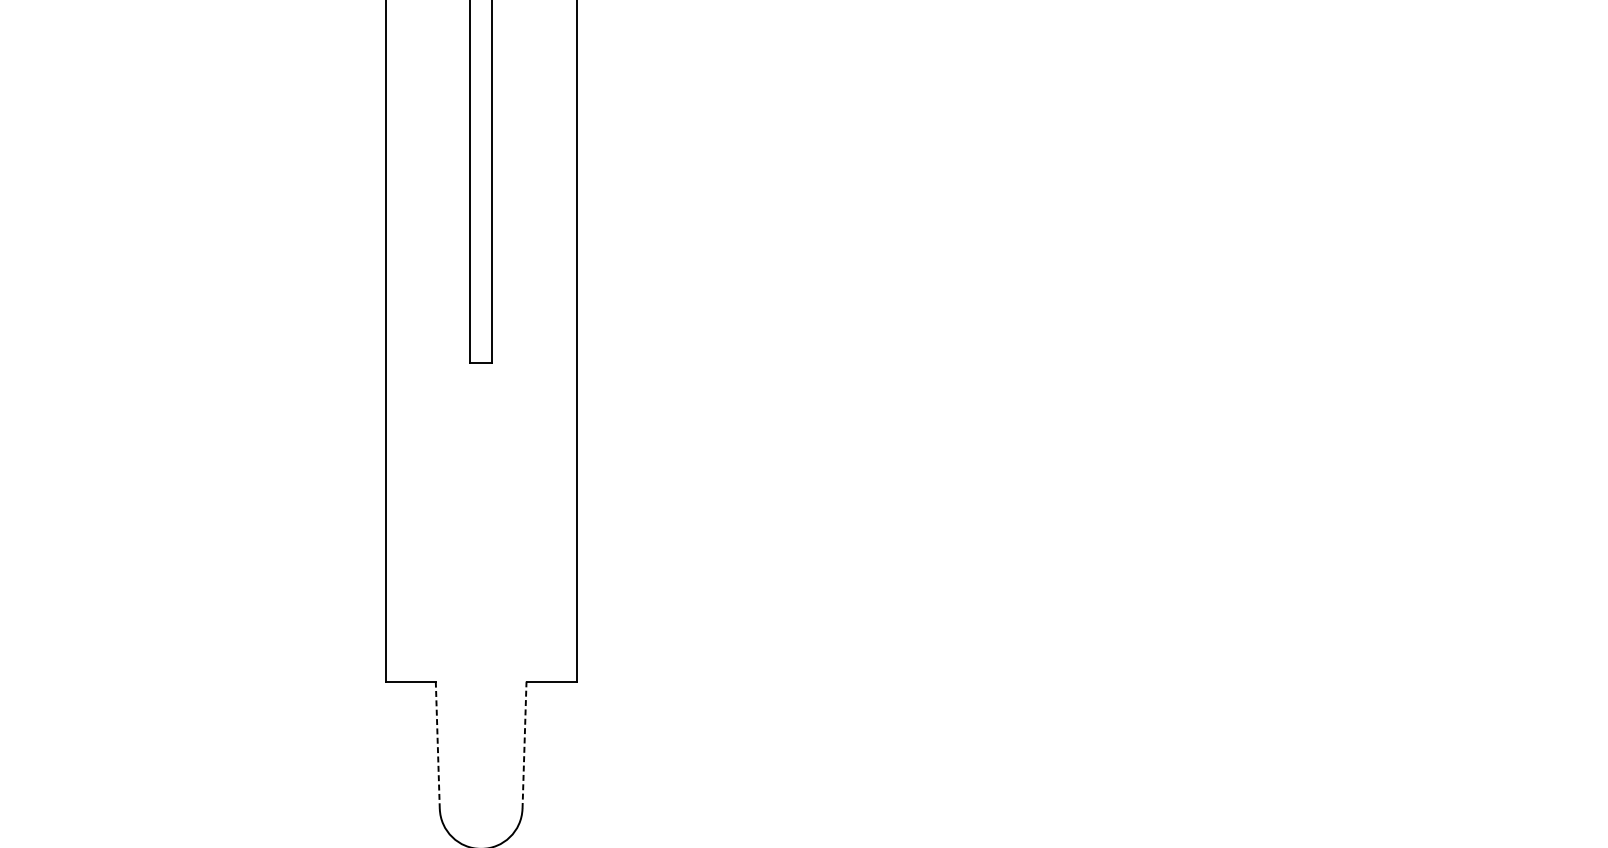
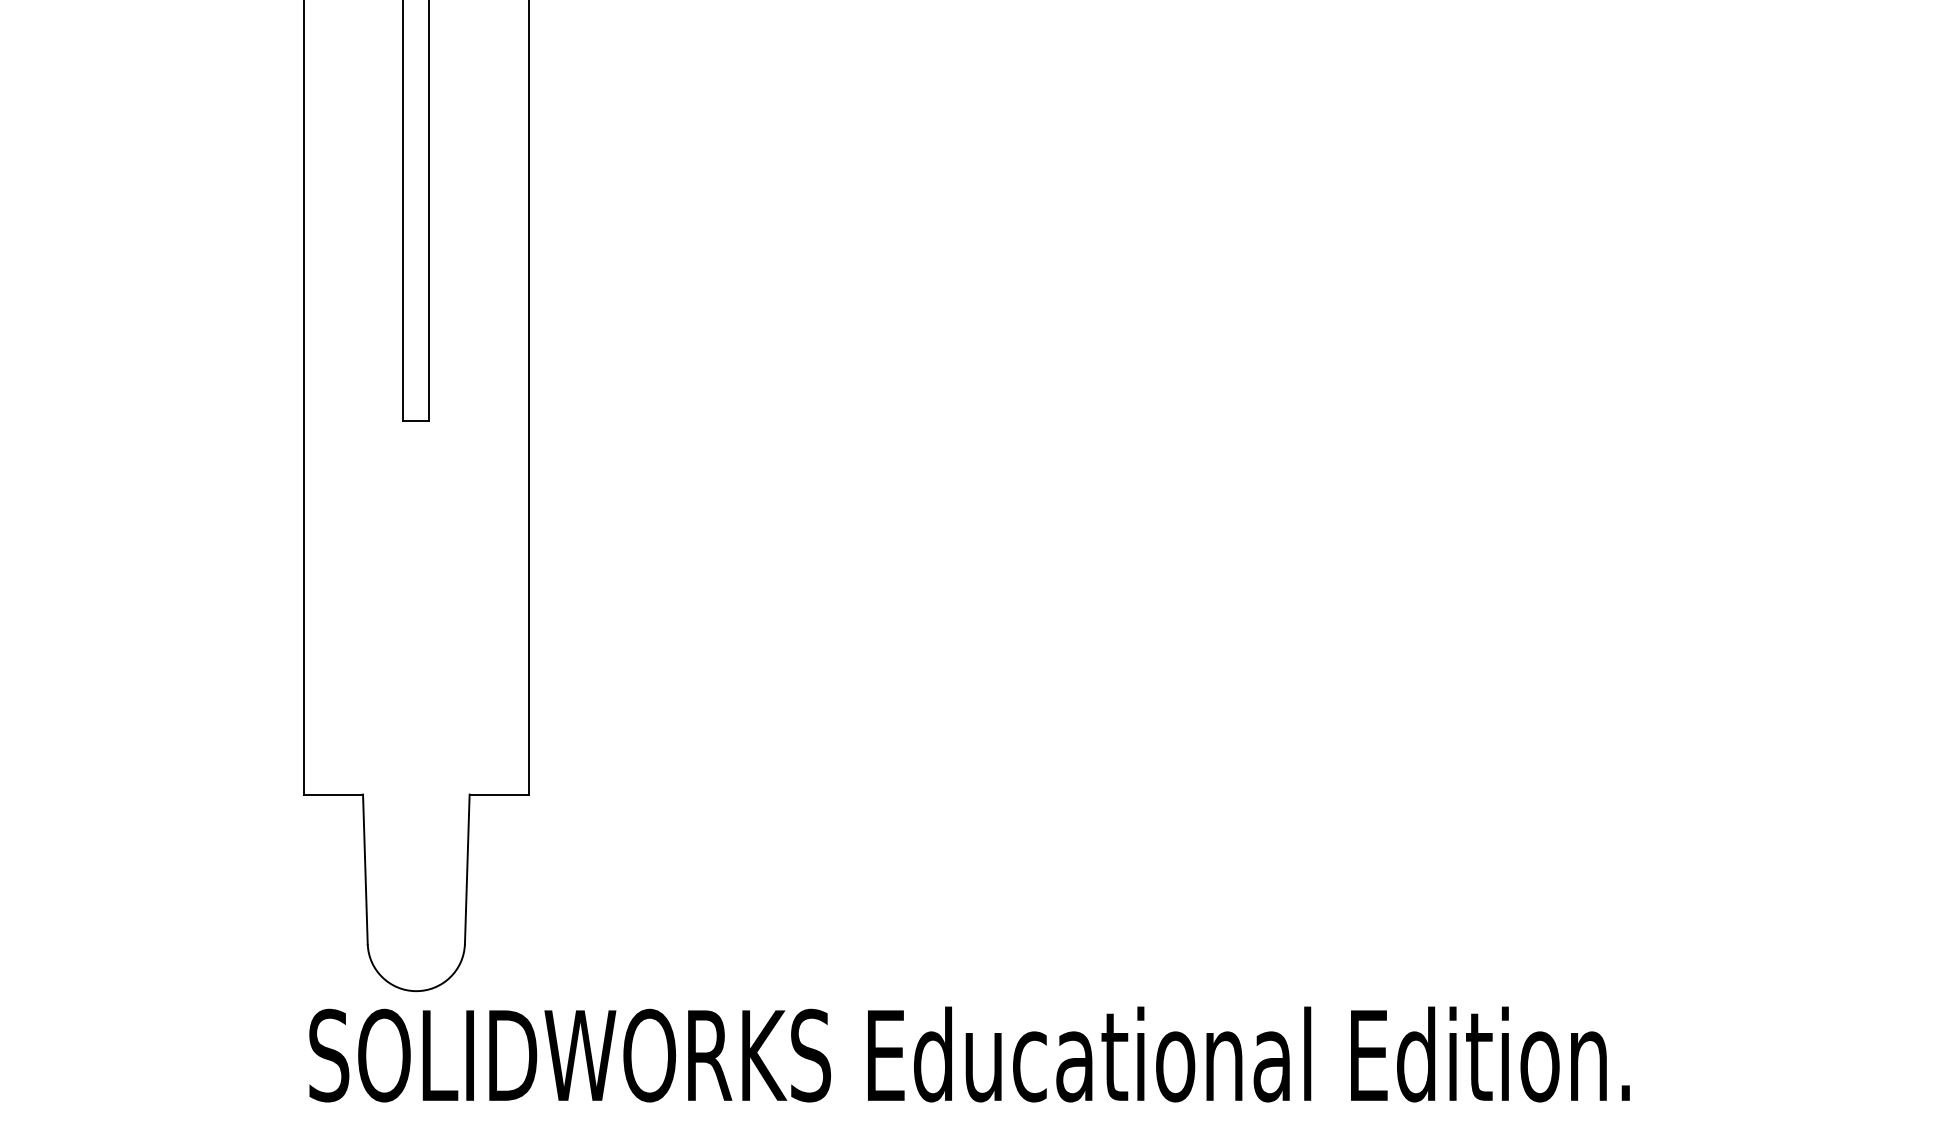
line: (437, 745) -> (365, 869), dashed -> solid
line: (524, 745) -> (467, 869), dashed -> solid

